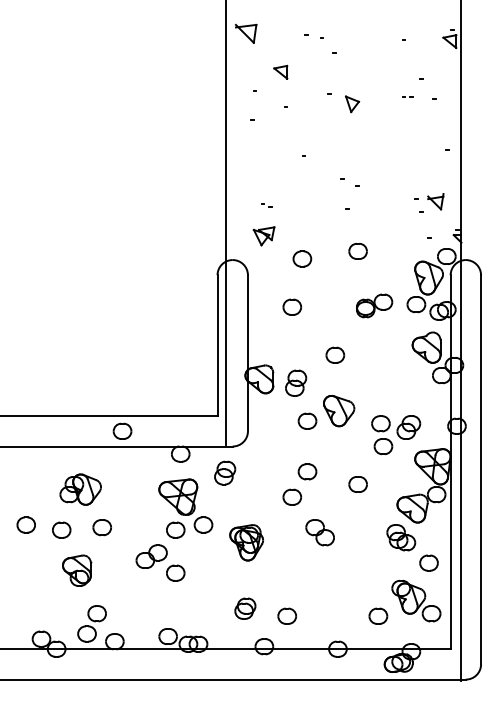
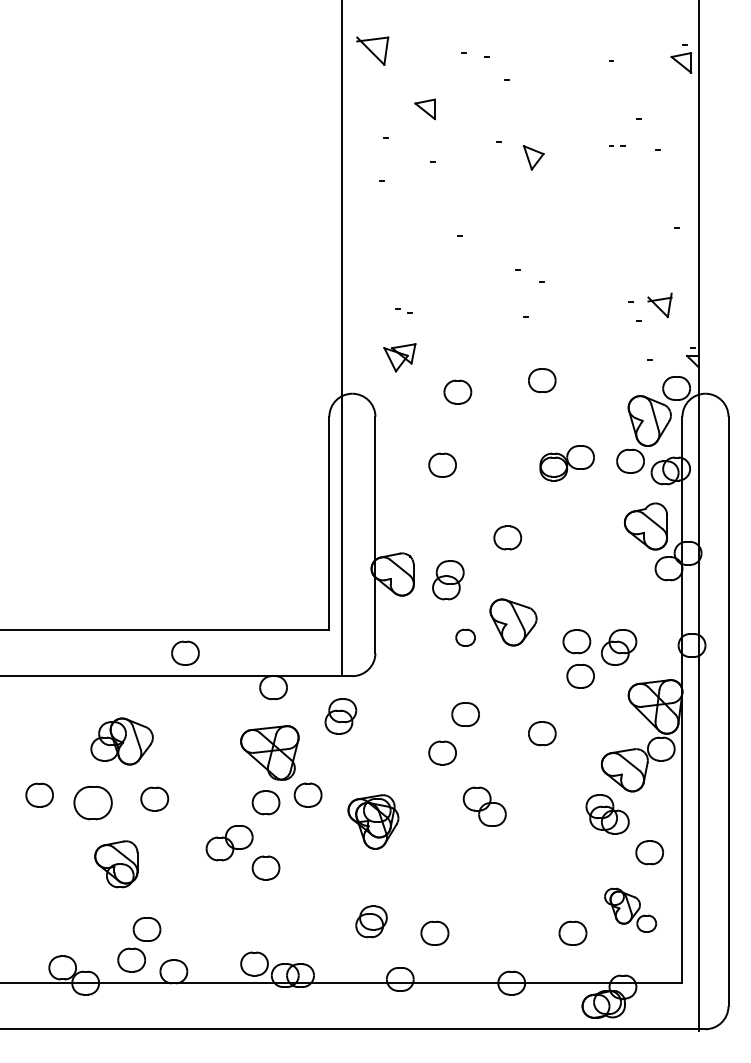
part: (307, 420) -> (465, 636), size x0.7
part: (61, 529) -> (93, 801), size x1.4
part: (416, 600) -> (630, 909), size x0.7

